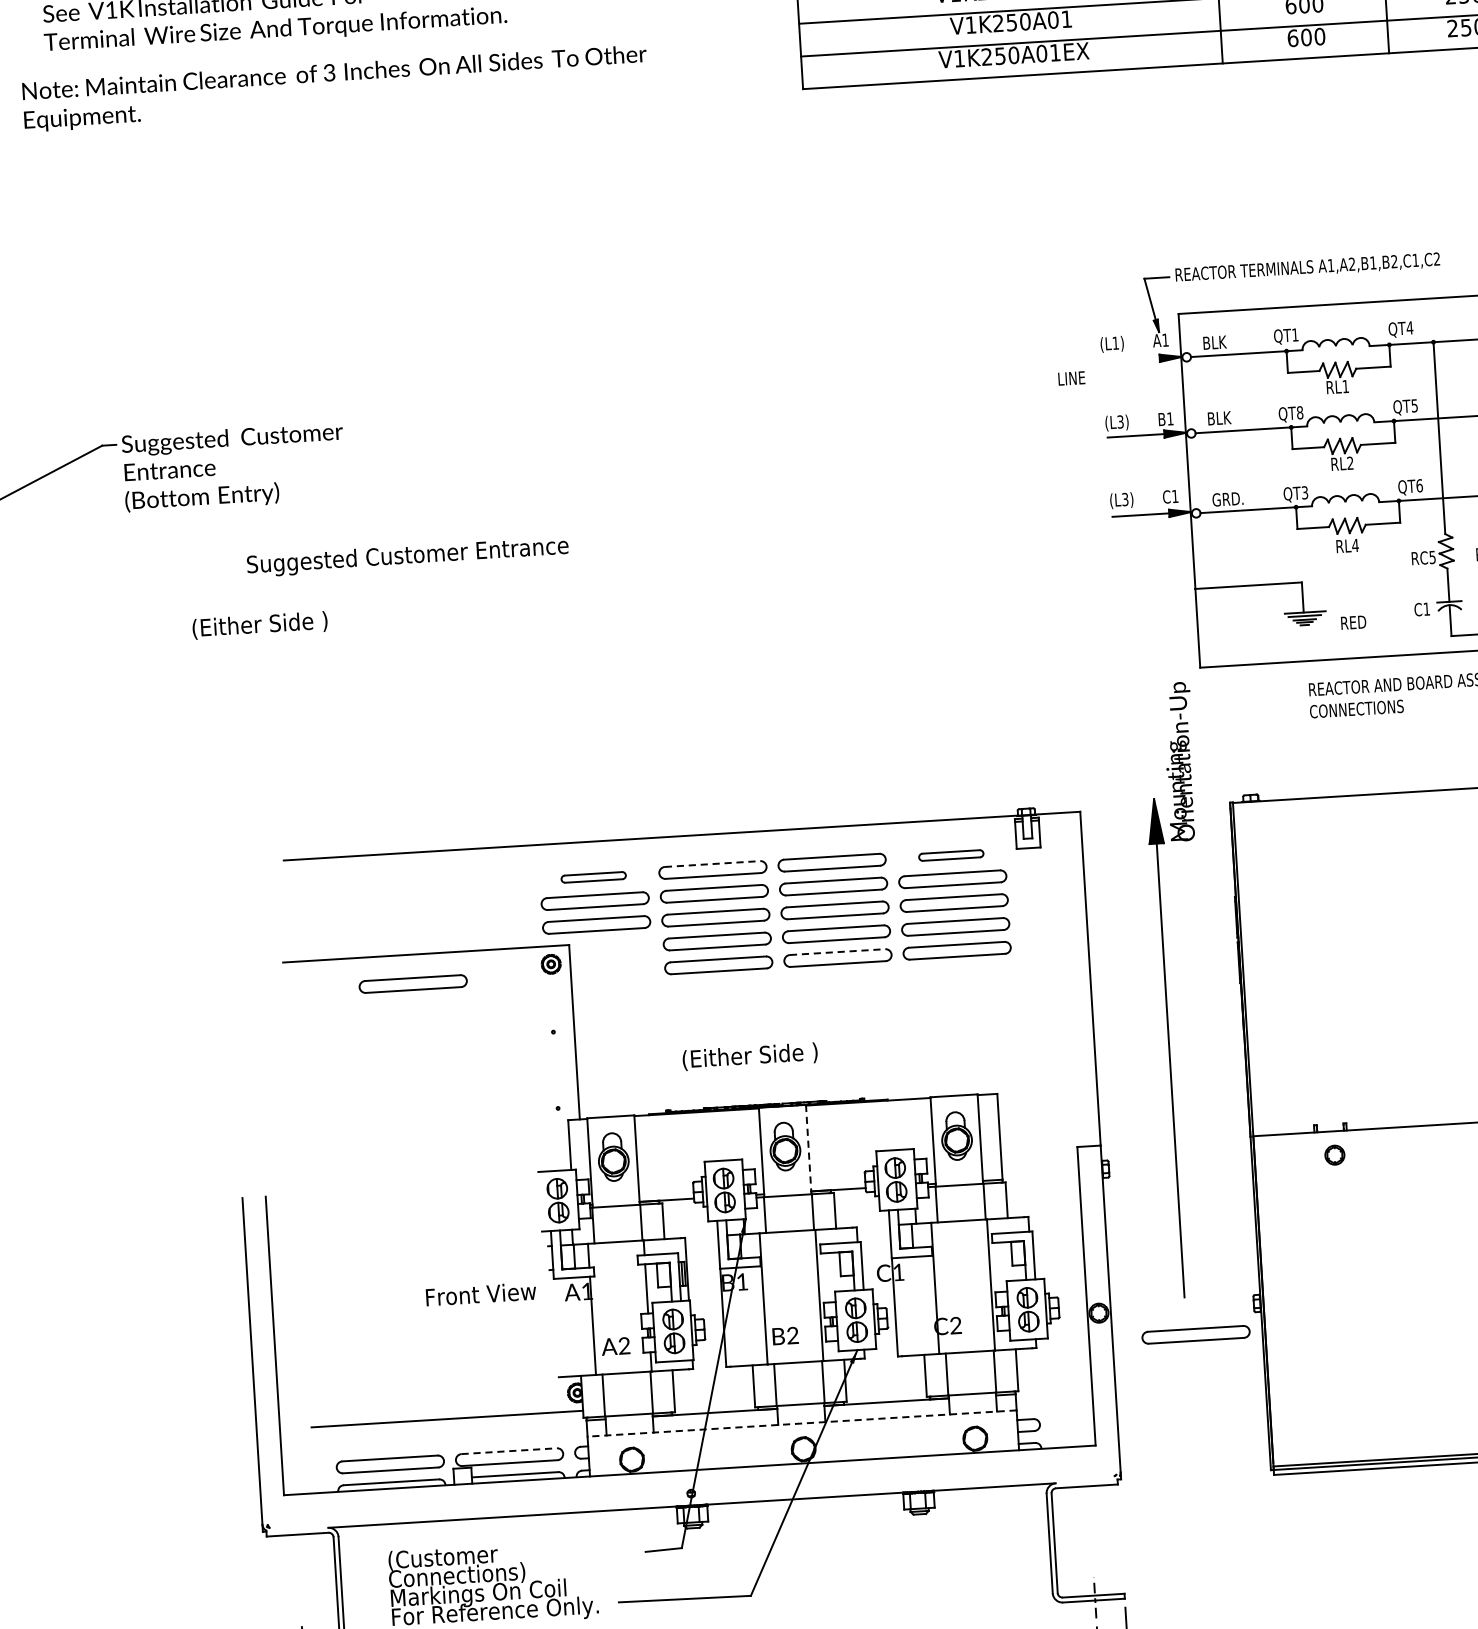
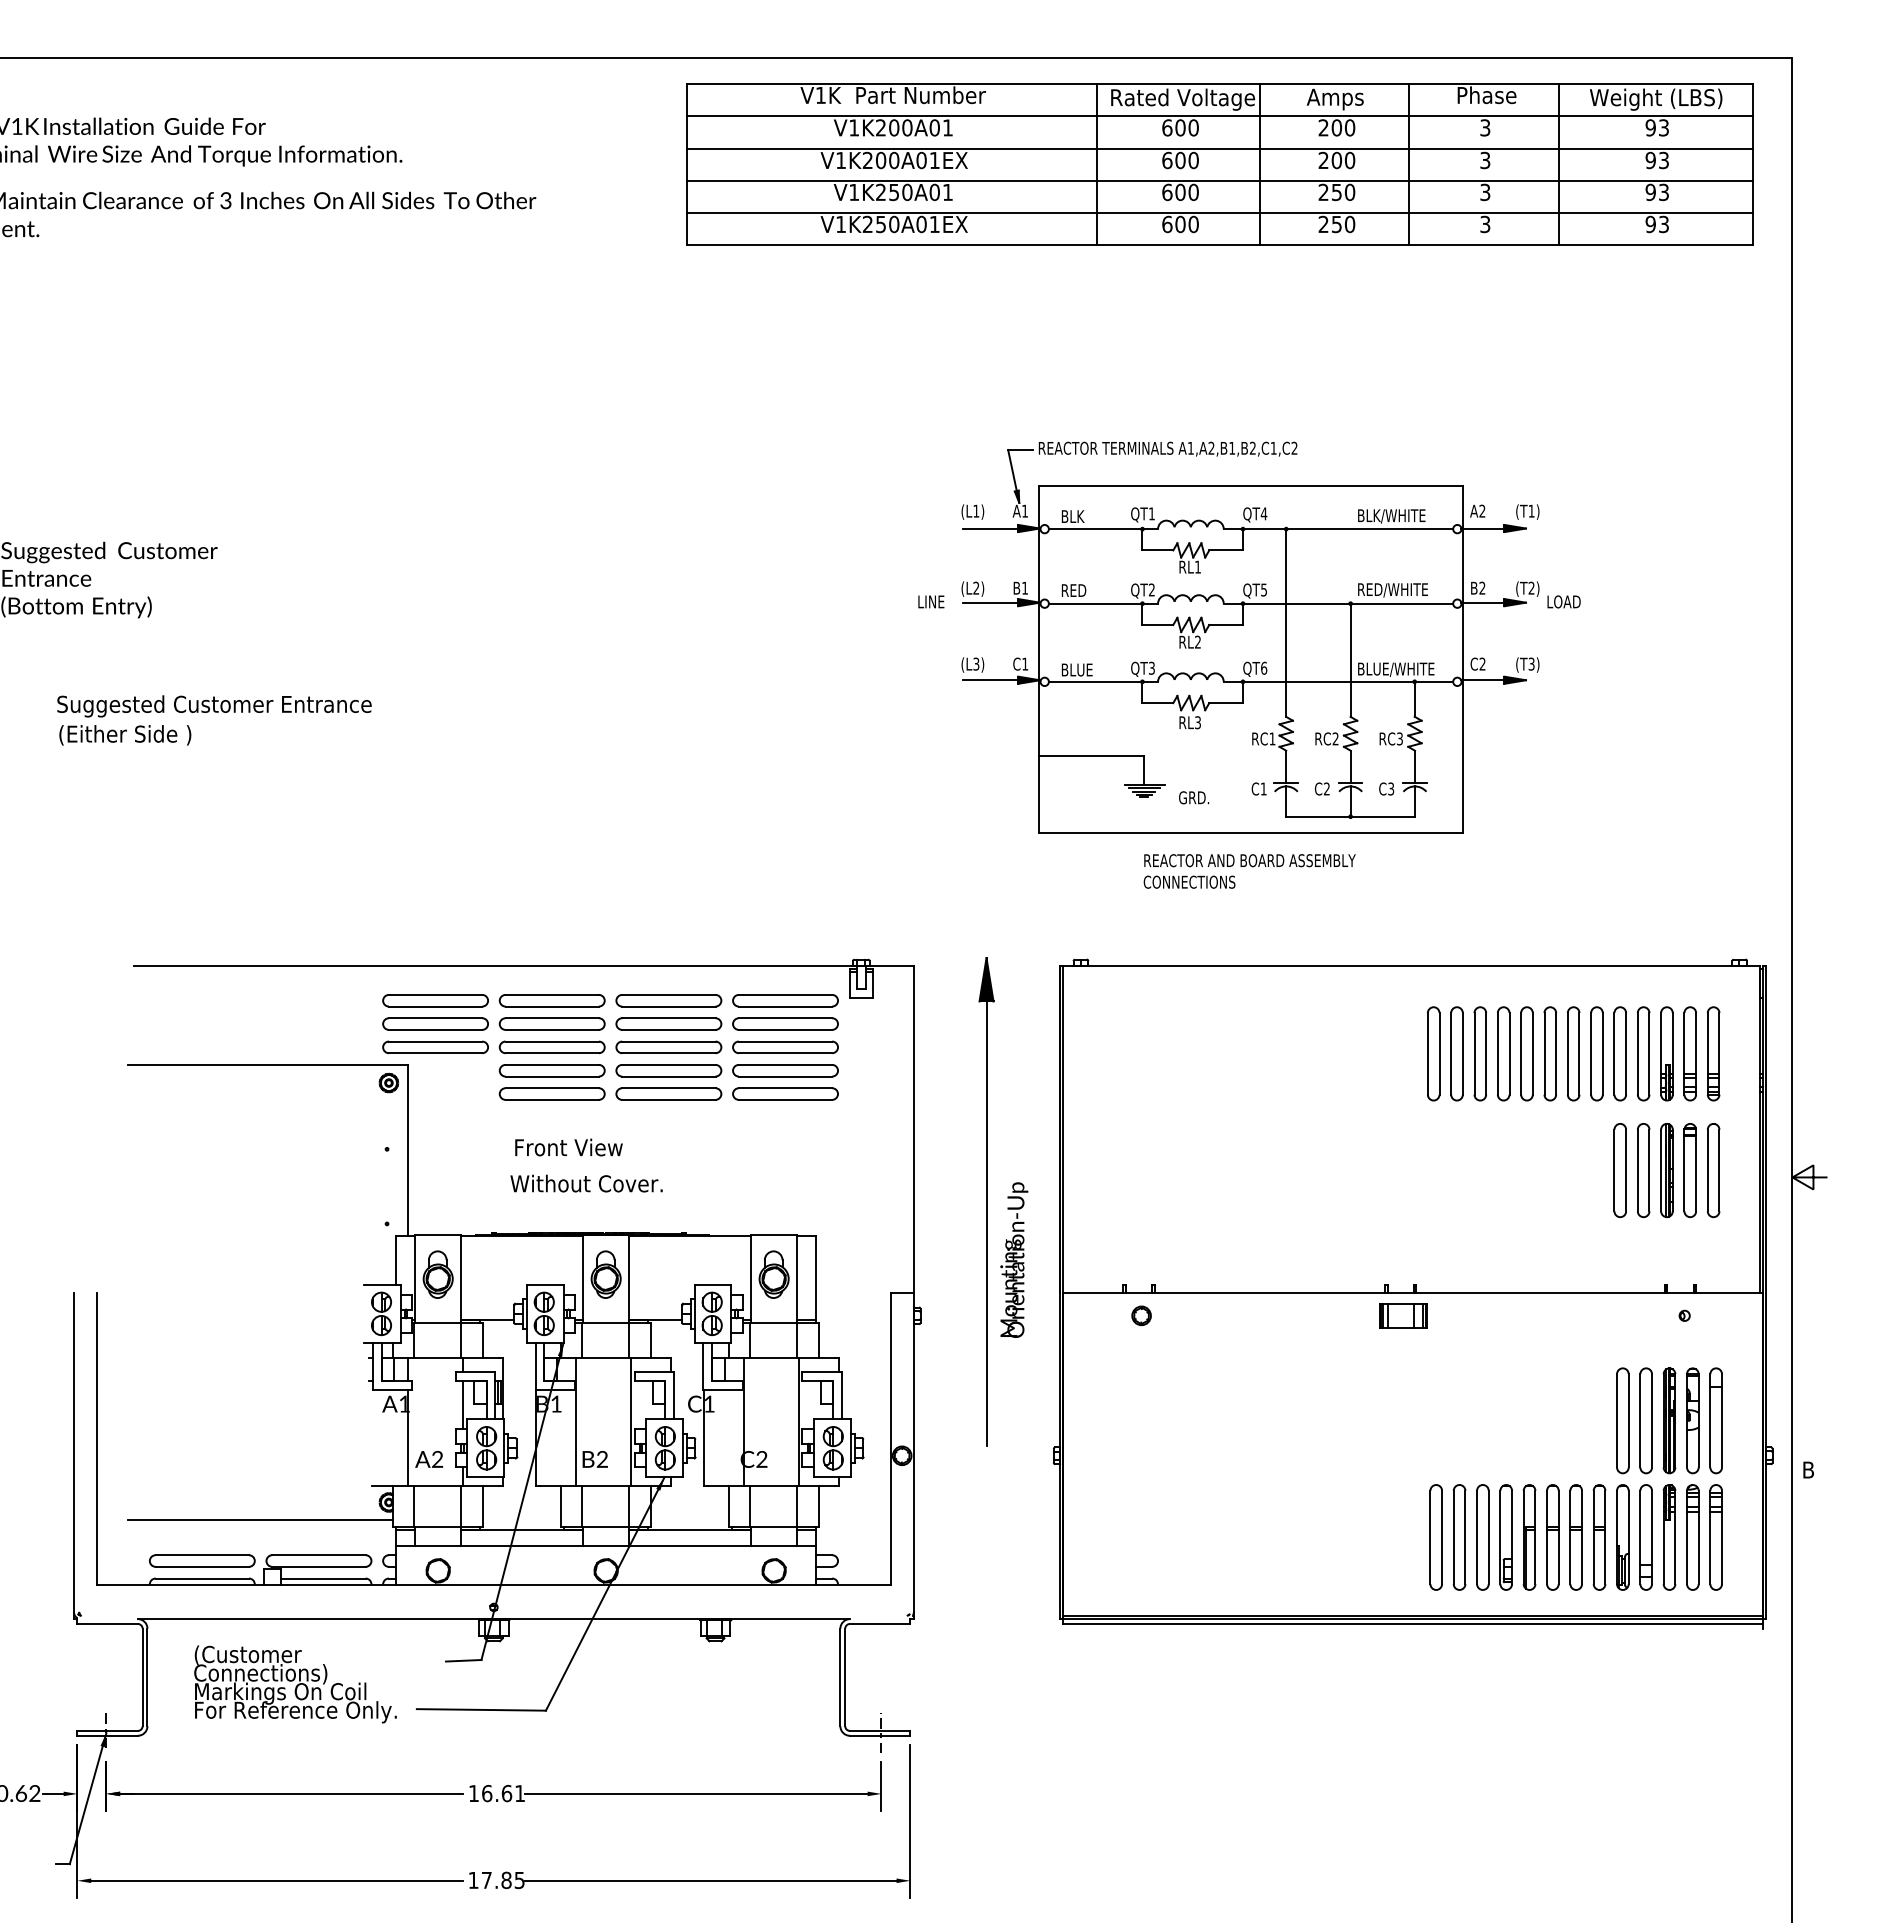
line: (1131, 360) -> (990, 528), added
text: (1071, 378) -> (931, 601), moved
text: (1299, 412) -> (1151, 589), QT8 -> QT2
text: (1220, 418) -> (1074, 590), BLK -> RED
text: (1120, 422) -> (976, 588), (L3) -> (L2)
text: (1227, 498) -> (1076, 669), GRD. -> BLUE
text: (1354, 545) -> (1197, 722), RL4 -> RL3
text: (407, 557) -> (214, 706), moved
text: (1432, 557) -> (1272, 738), RC5 -> RC1
text: (1356, 622) -> (1194, 797), RED -> GRD.
text: (1180, 761) -> (1014, 1259), moved
part: (951, 855) -> (785, 1000), size x1.67
line: (712, 863) -> (552, 994), dashed -> solid
part: (593, 877) -> (435, 1000), size x1.67
line: (837, 952) -> (668, 1088), dashed -> solid
part: (412, 983) -> (252, 1093), removed
text: (759, 1055) -> (586, 1184), (Either Side ) -> Without Cover.
line: (808, 1150) -> (628, 1279), dashed -> solid
text: (480, 1294) -> (568, 1147), moved
part: (1196, 1334) -> (995, 1482), removed
line: (802, 1423) -> (606, 1545), dashed -> solid
line: (508, 1451) -> (318, 1555), dashed -> solid

